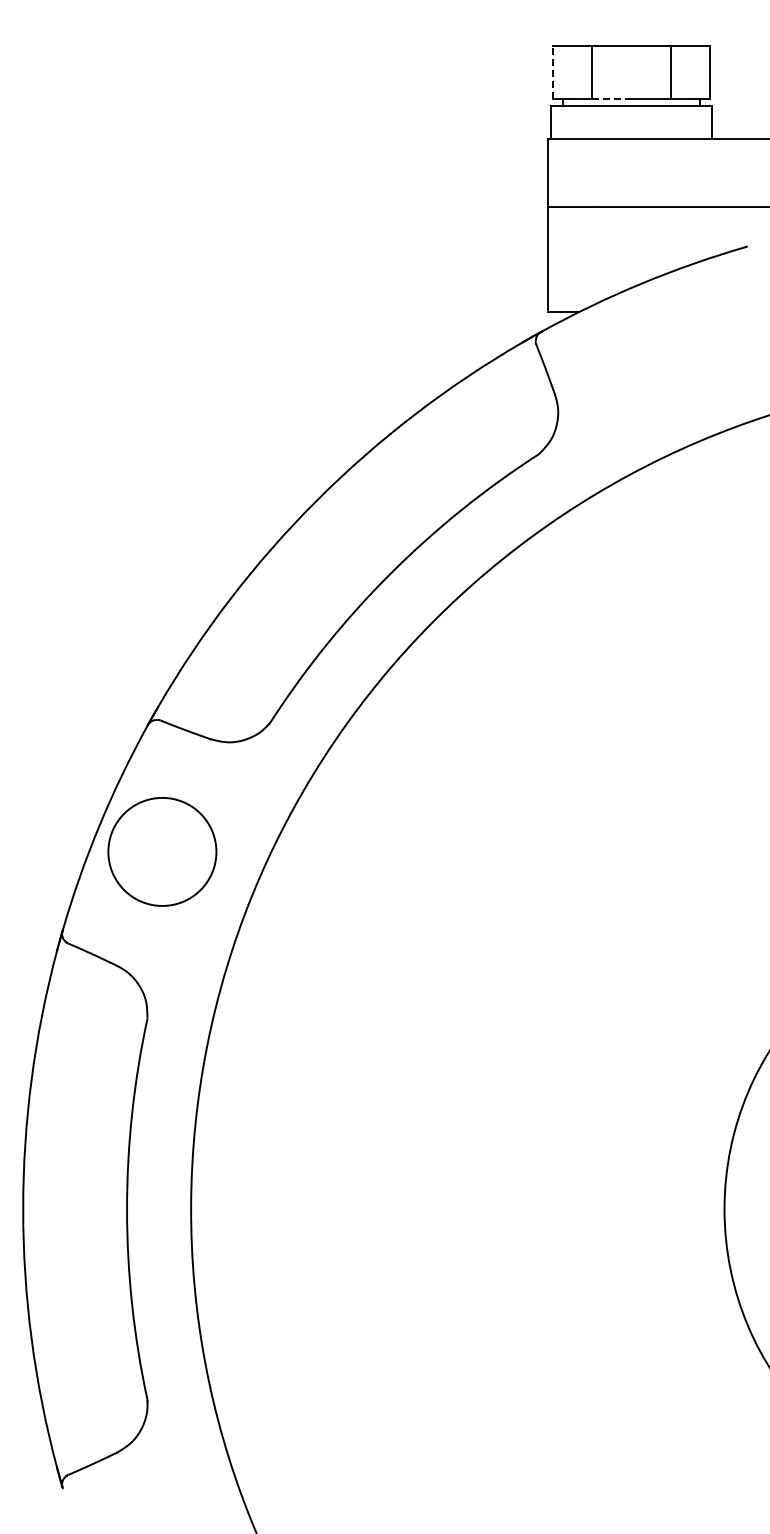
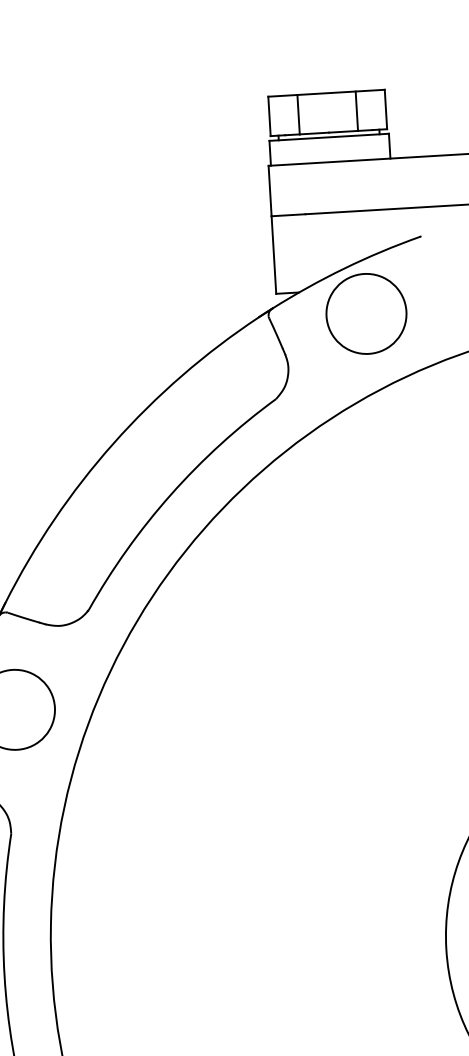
line: (552, 72) -> (269, 116), dashed -> solid
line: (611, 99) -> (314, 133), dashed -> solid
circle: (667, 346) -> (366, 313), added

